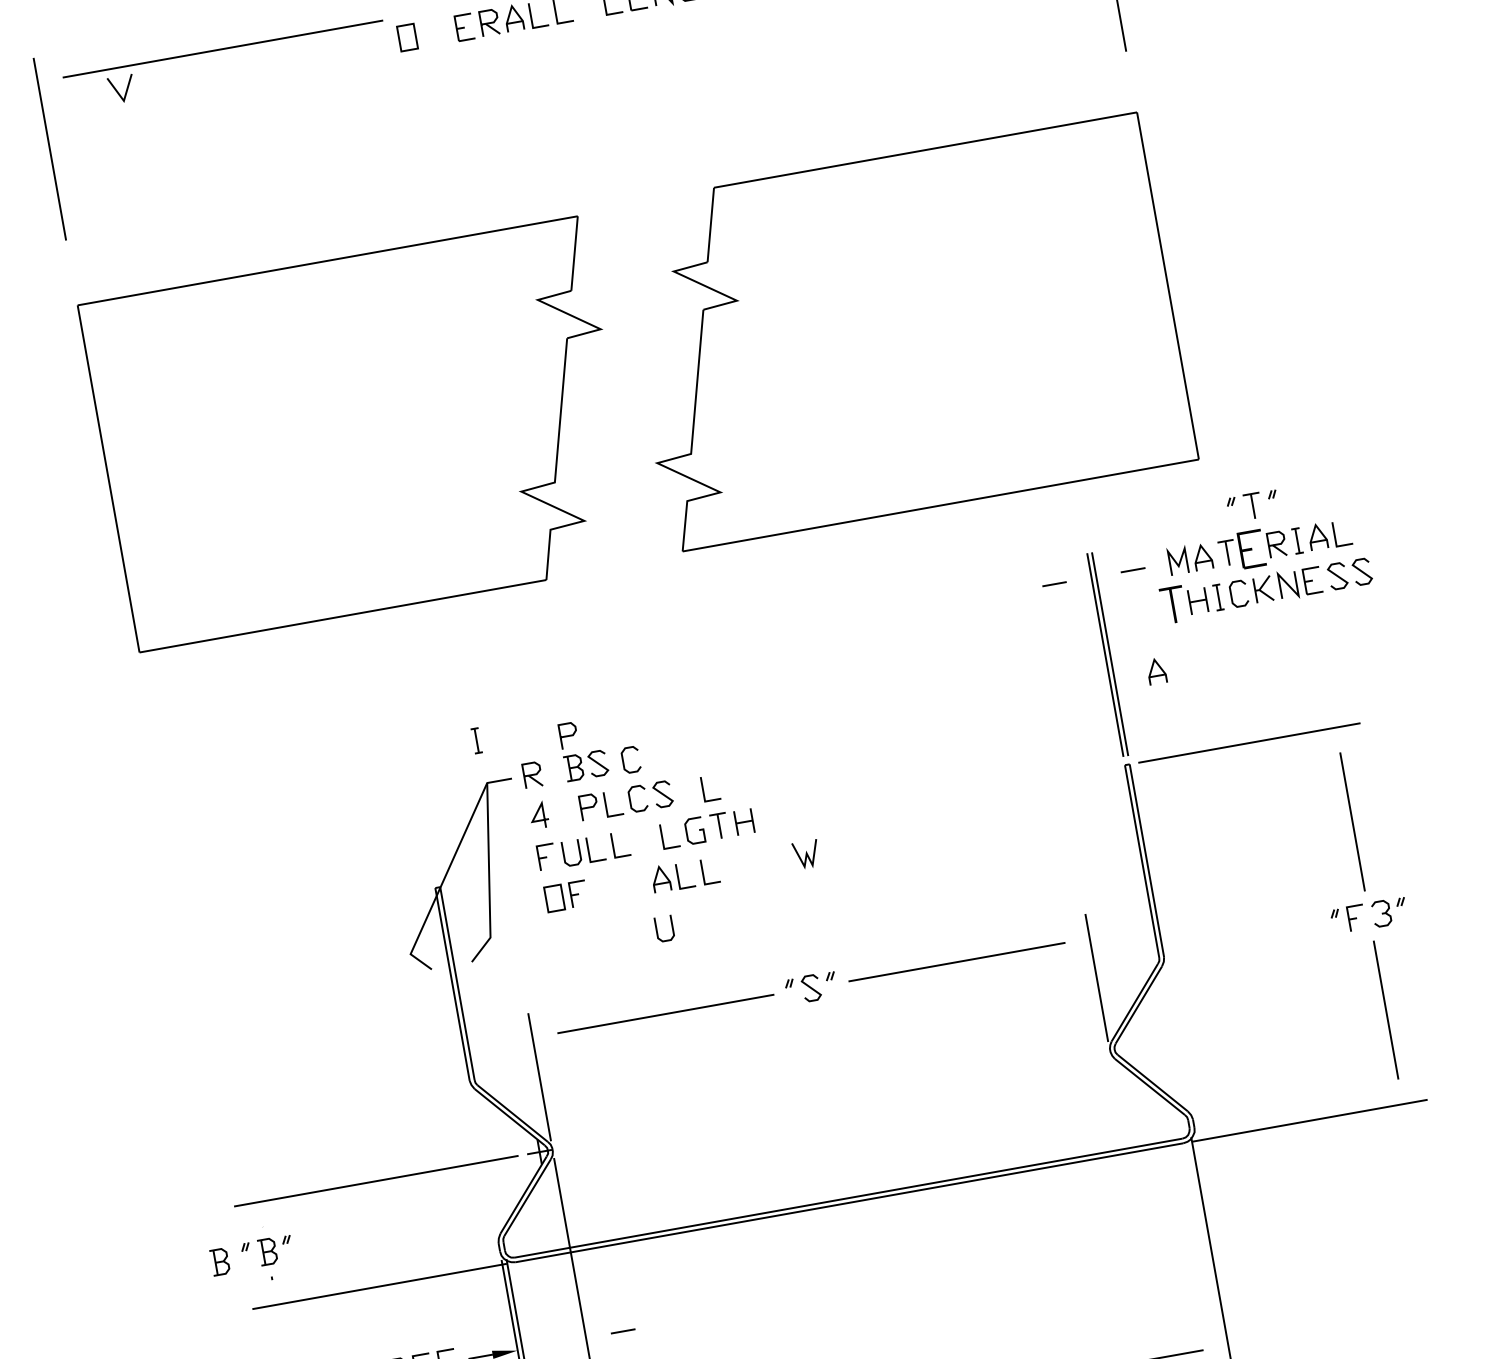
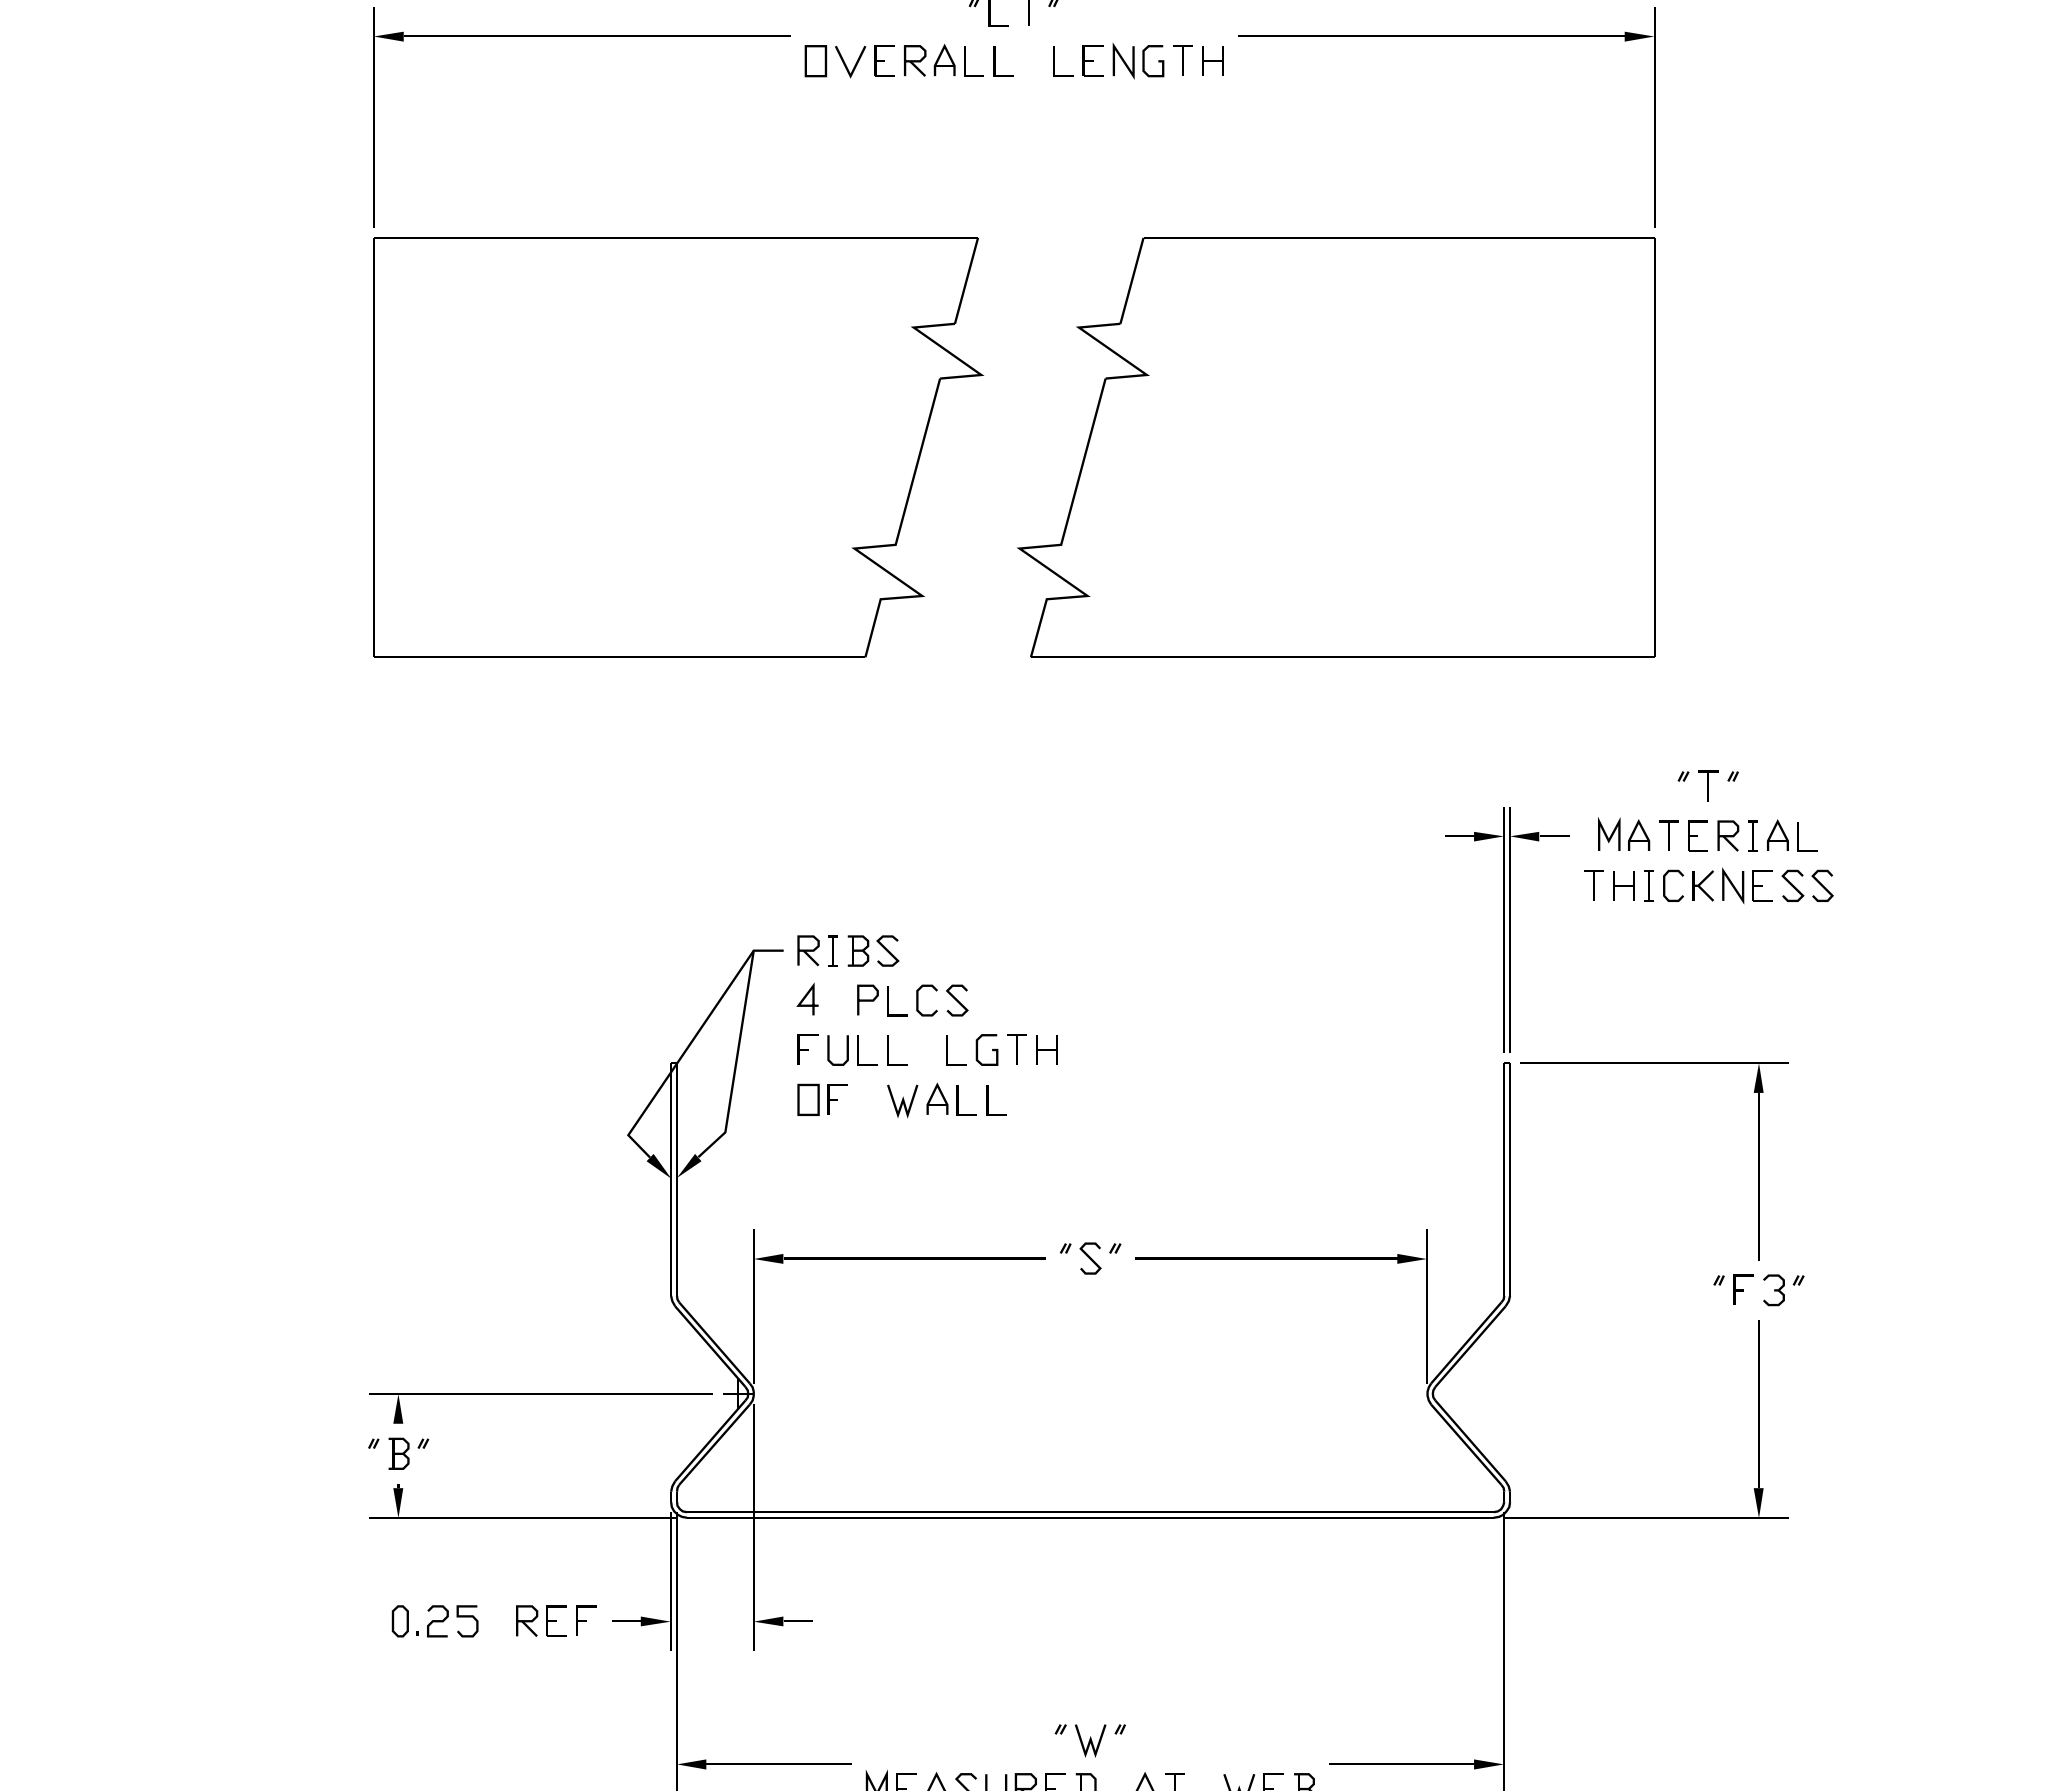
fill: (50, 80) -> (388, 36), added
line: (118, 91) -> (846, 64), moved
part: (904, 332) -> (1336, 447), moved
part: (360, 433) -> (678, 447), moved
part: (1251, 548) -> (1697, 835), size x0.71
fill: (1108, 574) -> (1524, 836), added
fill: (1078, 580) -> (1488, 836), added
part: (1172, 605) -> (1593, 885), size x0.71
part: (1156, 670) -> (1561, 958), removed
curve: (568, 735) -> (858, 911), removed
fill: (1337, 739) -> (1758, 1077), added
part: (476, 740) -> (832, 950), moved
curve: (624, 761) -> (918, 953), removed
line: (703, 789) -> (1005, 1003), removed
line: (806, 854) -> (902, 1101), moved
curve: (657, 930) -> (922, 1158), removed
fill: (1077, 940) -> (1411, 1258), added
fill: (465, 970) -> (689, 1165), added
fill: (440, 974) -> (658, 1165), added
fill: (544, 1035) -> (768, 1258), added
fill: (1400, 1092) -> (1758, 1503), added
fill: (260, 1214) -> (398, 1408), added
part: (219, 1261) -> (340, 1455), removed
fill: (274, 1292) -> (398, 1503), added
fill: (598, 1336) -> (768, 1621), added
fill: (1215, 1348) -> (1488, 1764), added

